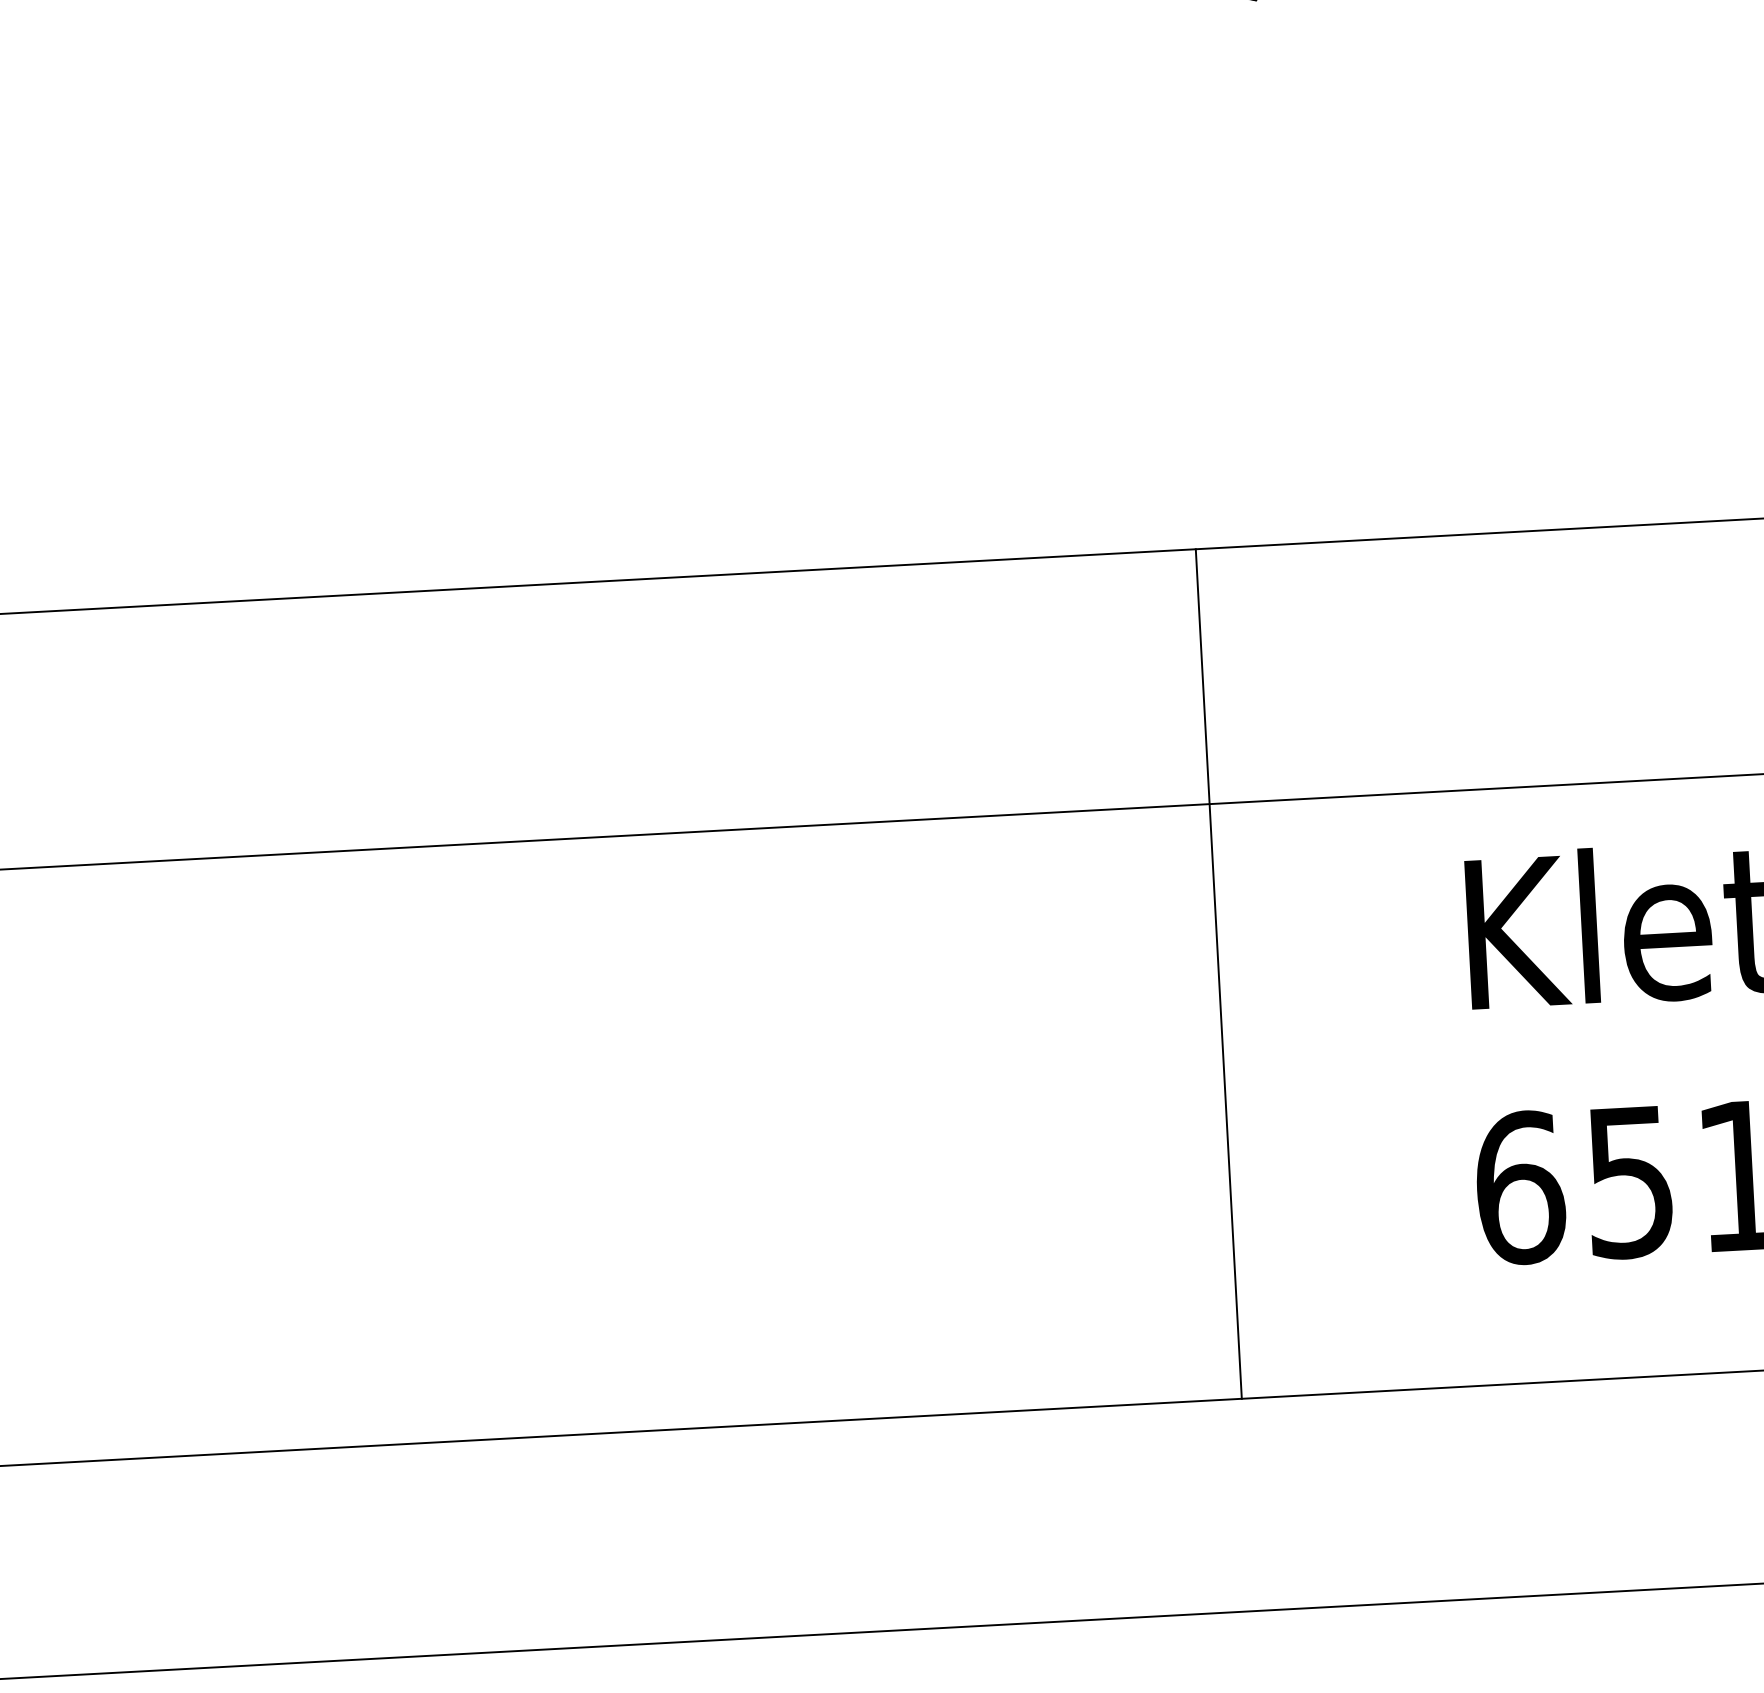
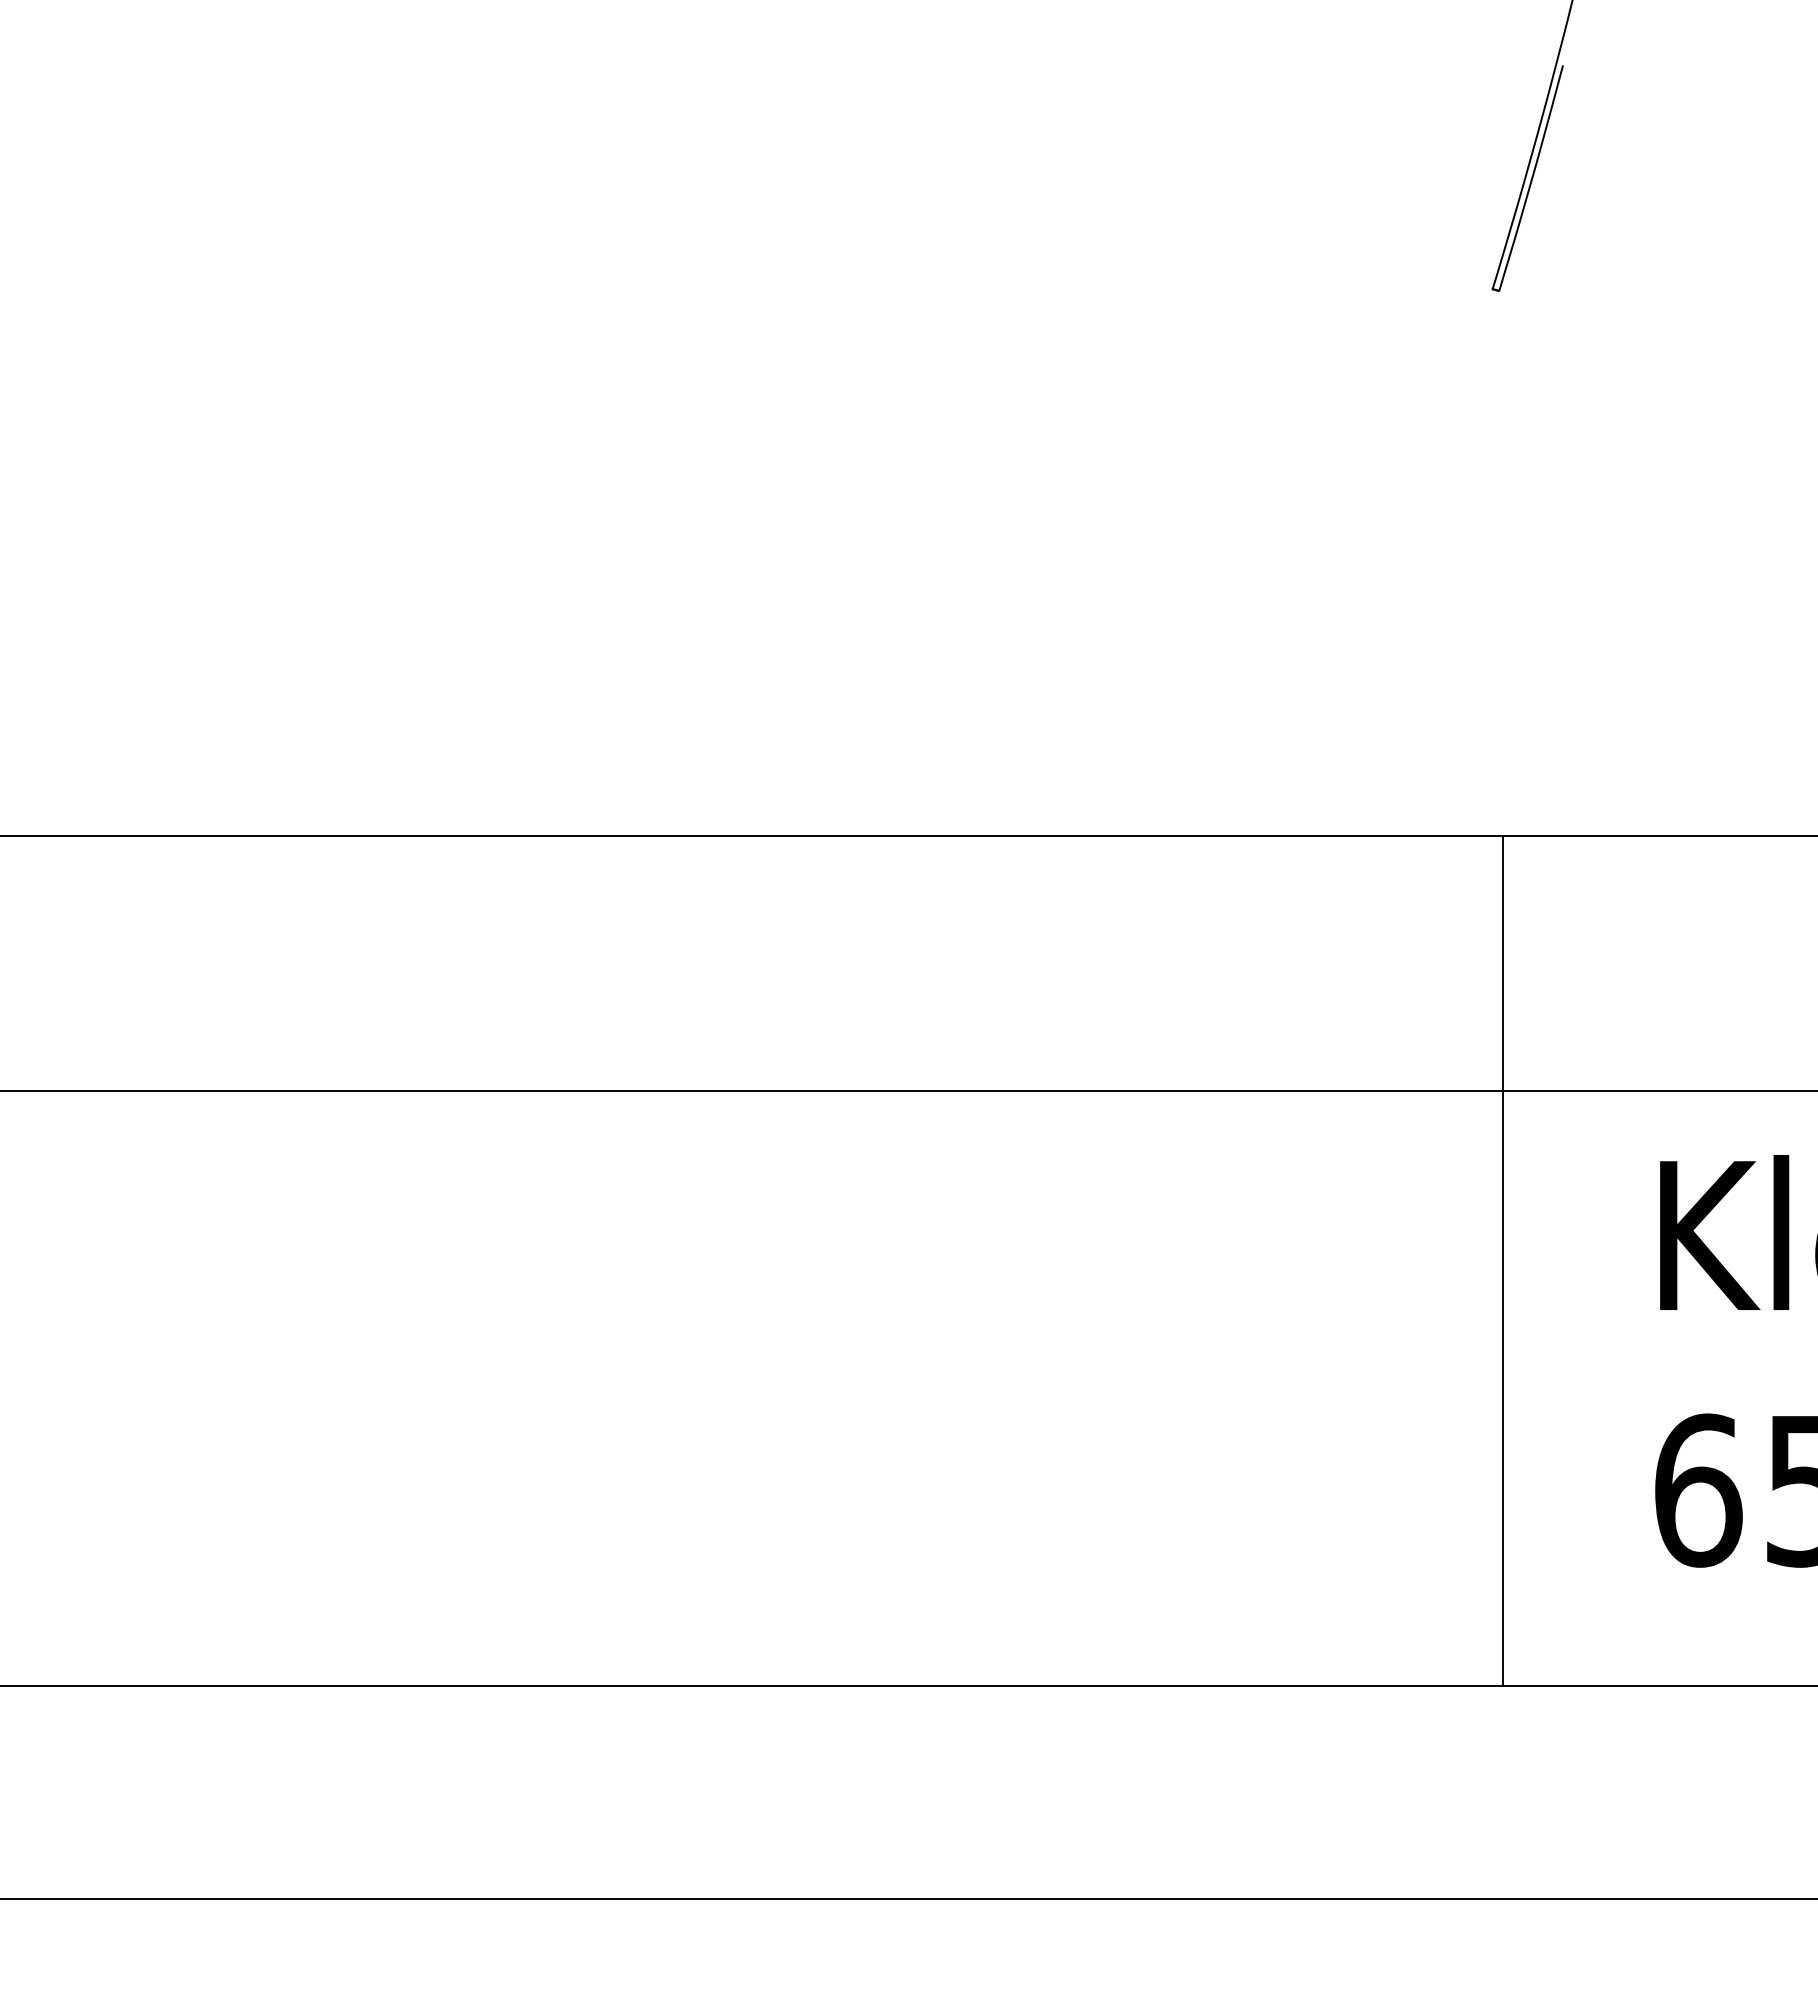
line: (1219, 973) -> (1503, 1260), moved

